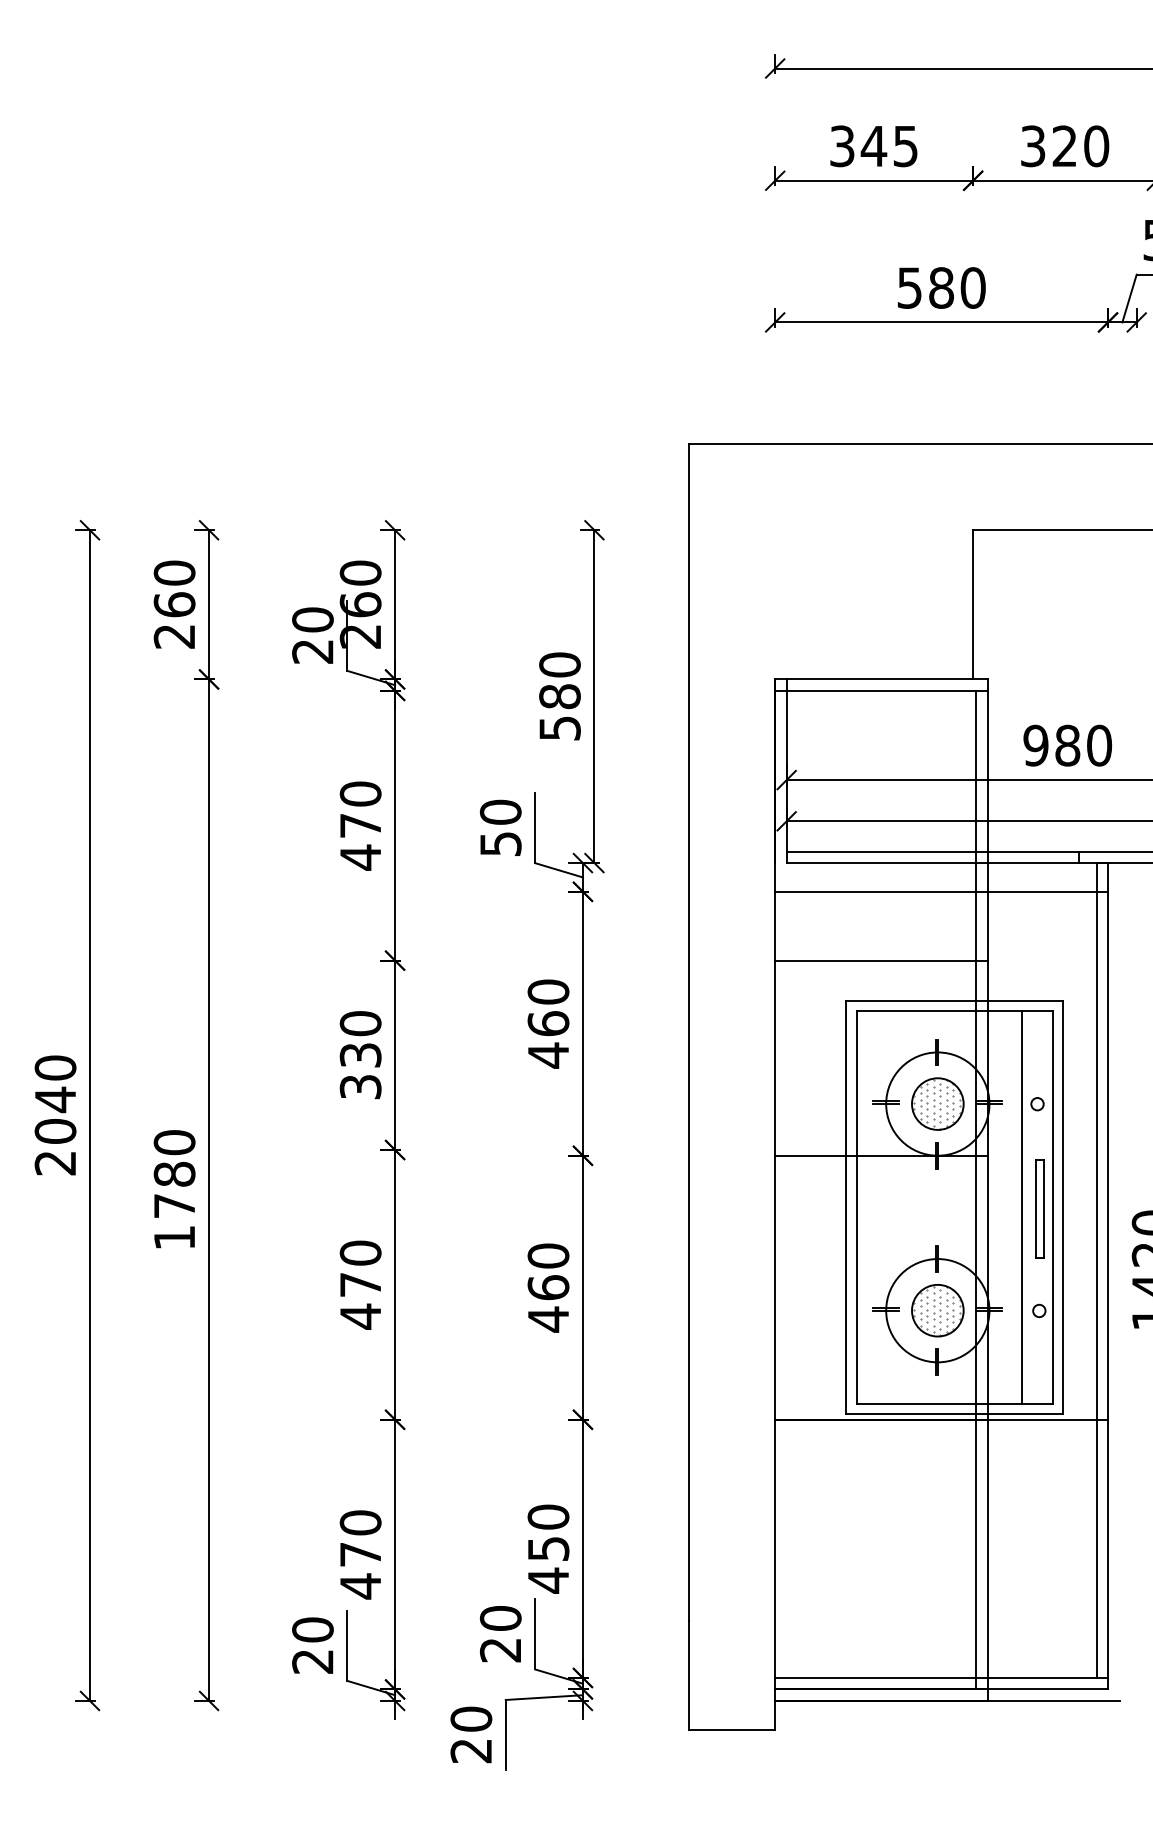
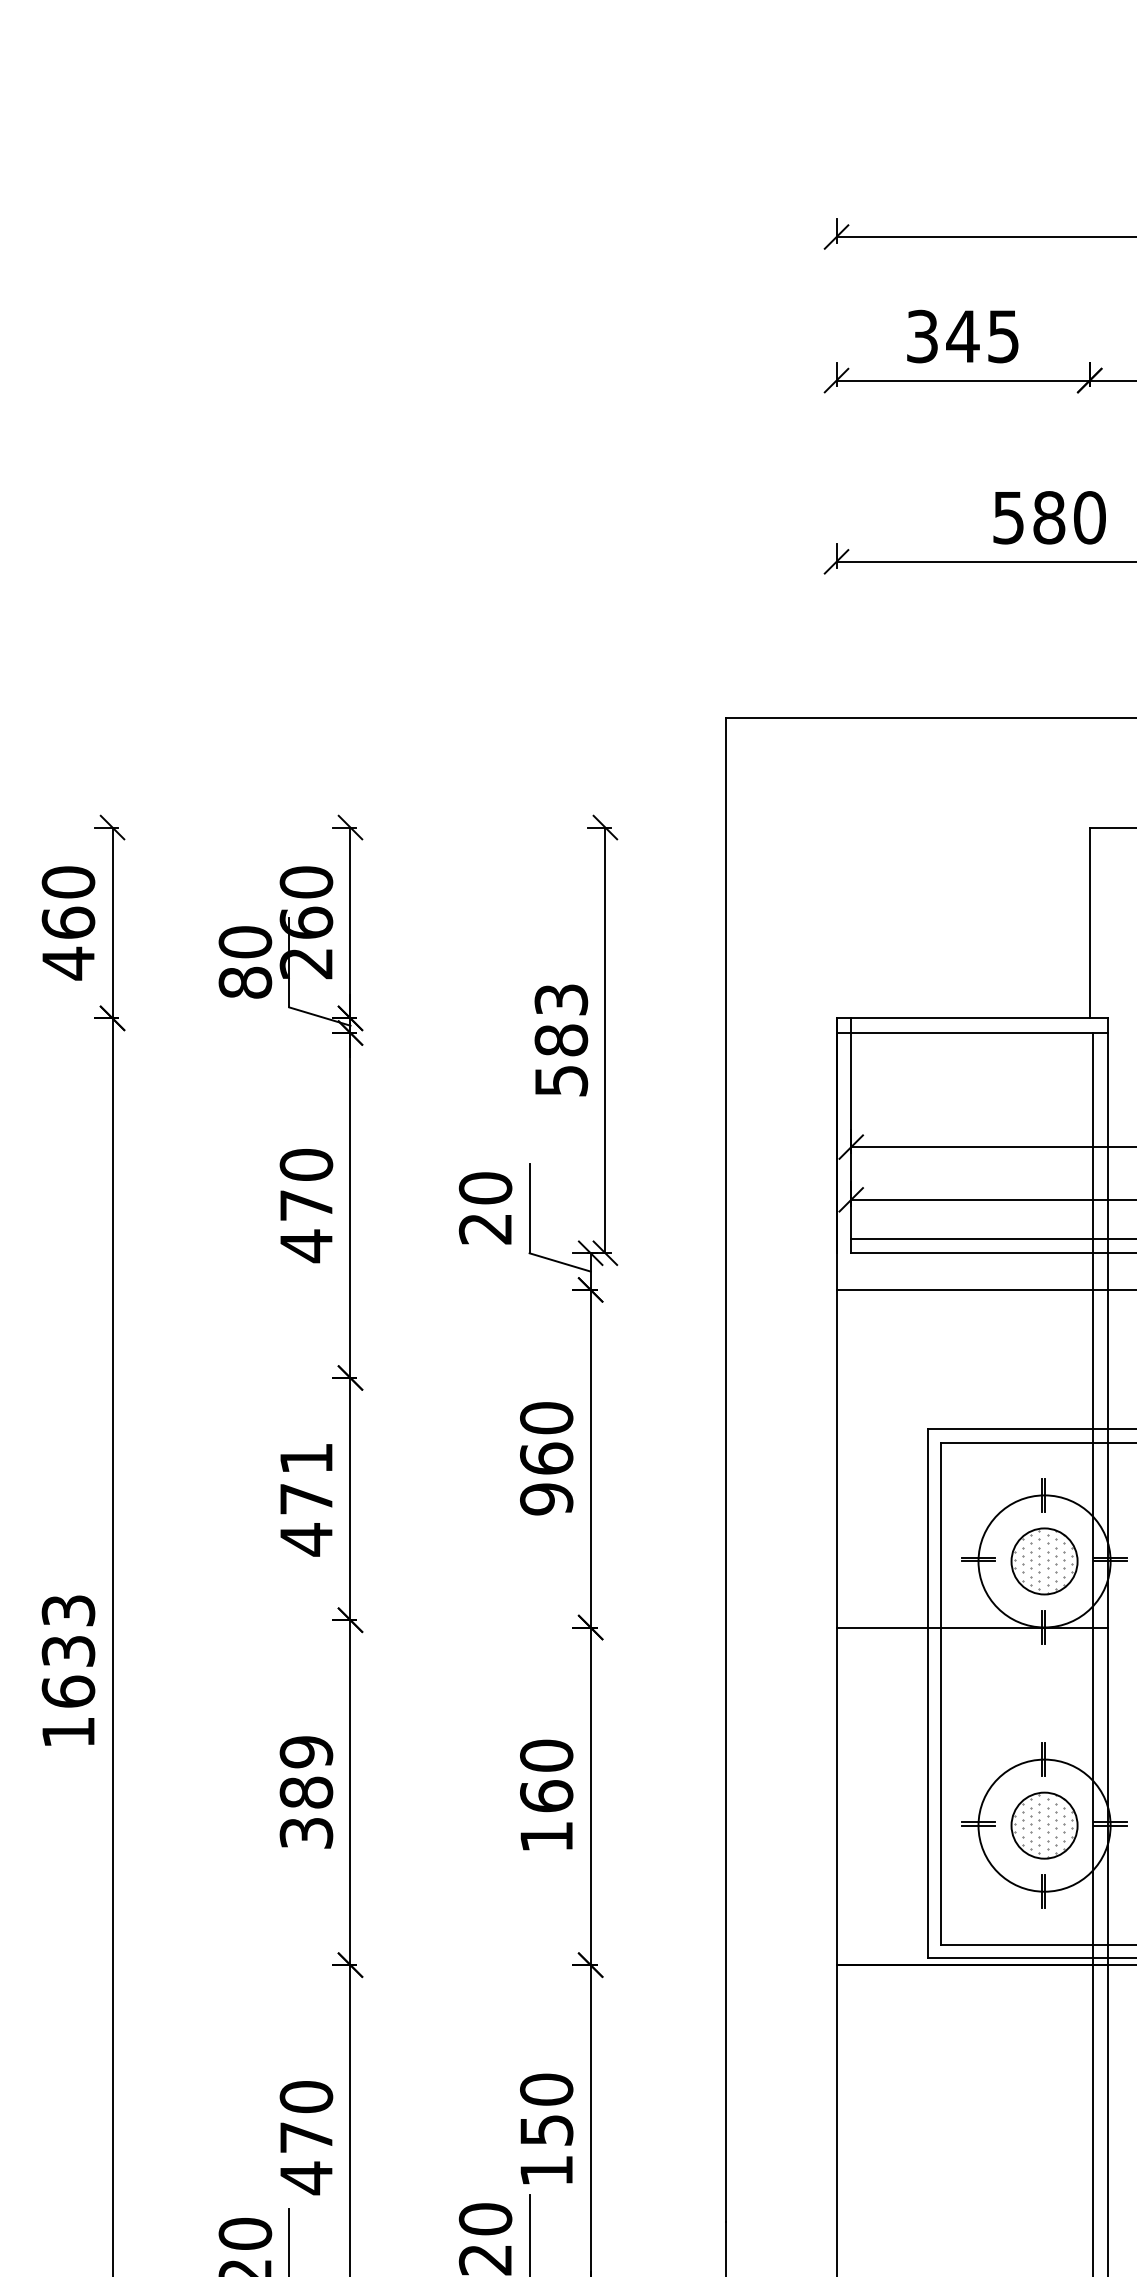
text: (173, 636) -> (67, 963), 260 -> 460
text: (312, 651) -> (244, 982), 20 -> 80
text: (559, 664) -> (560, 999), 580 -> 583
text: (500, 844) -> (485, 1229), 50 -> 20
line: (881, 960) -> (972, 1377), removed
text: (360, 1055) -> (306, 1499), 330 -> 471
text: (548, 1055) -> (546, 1499), 460 -> 960
text: (174, 1174) -> (68, 1651), 1780 -> 1633
text: (360, 1284) -> (306, 1792), 470 -> 389
text: (548, 1319) -> (546, 1836), 460 -> 160
text: (548, 1580) -> (546, 2170), 450 -> 150

